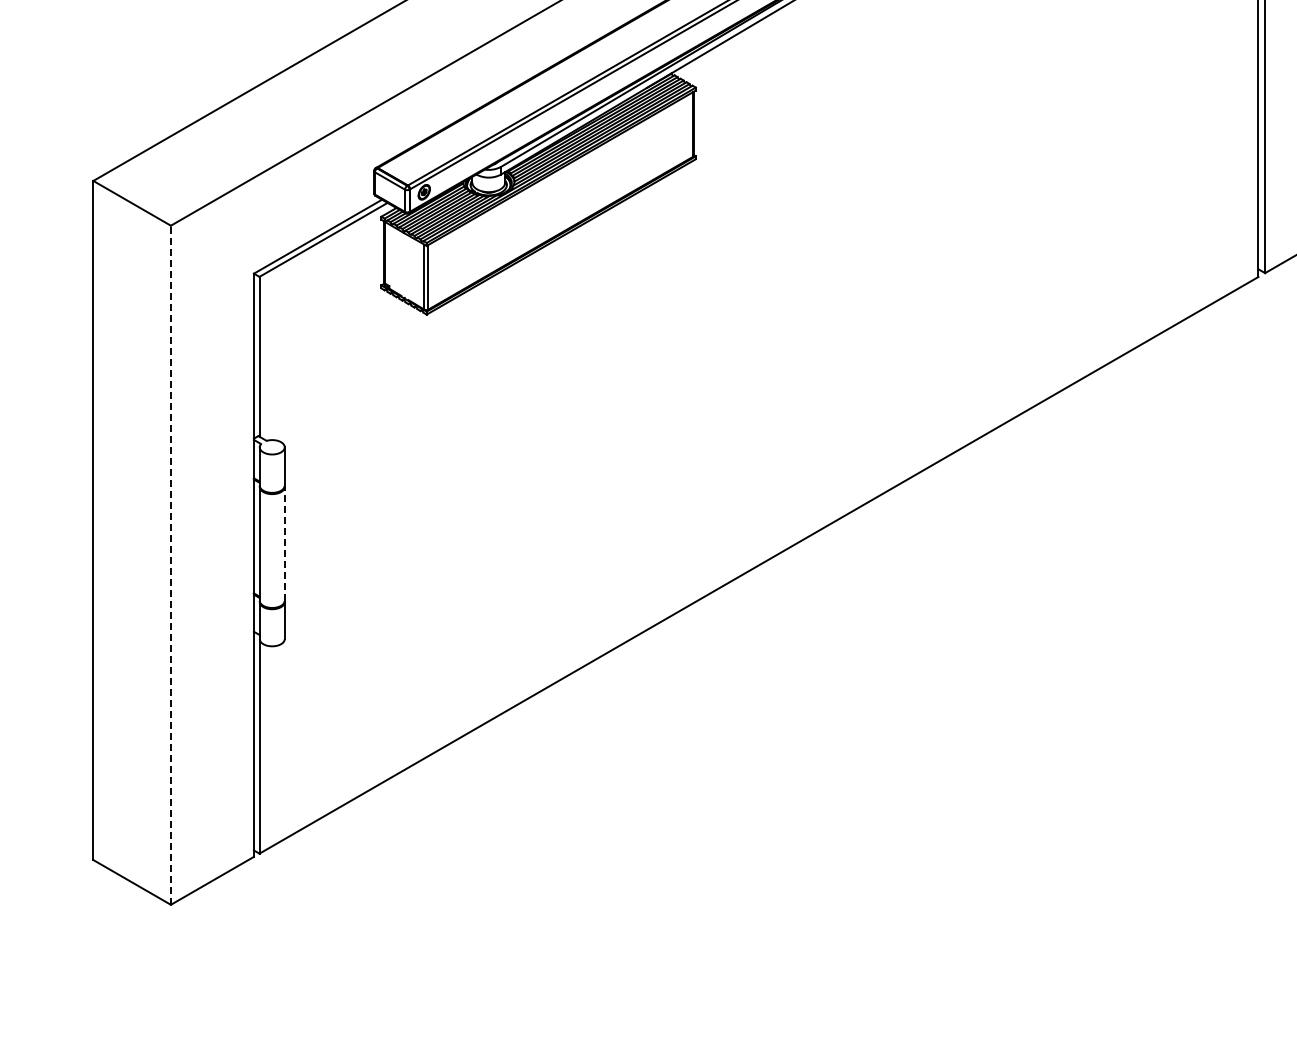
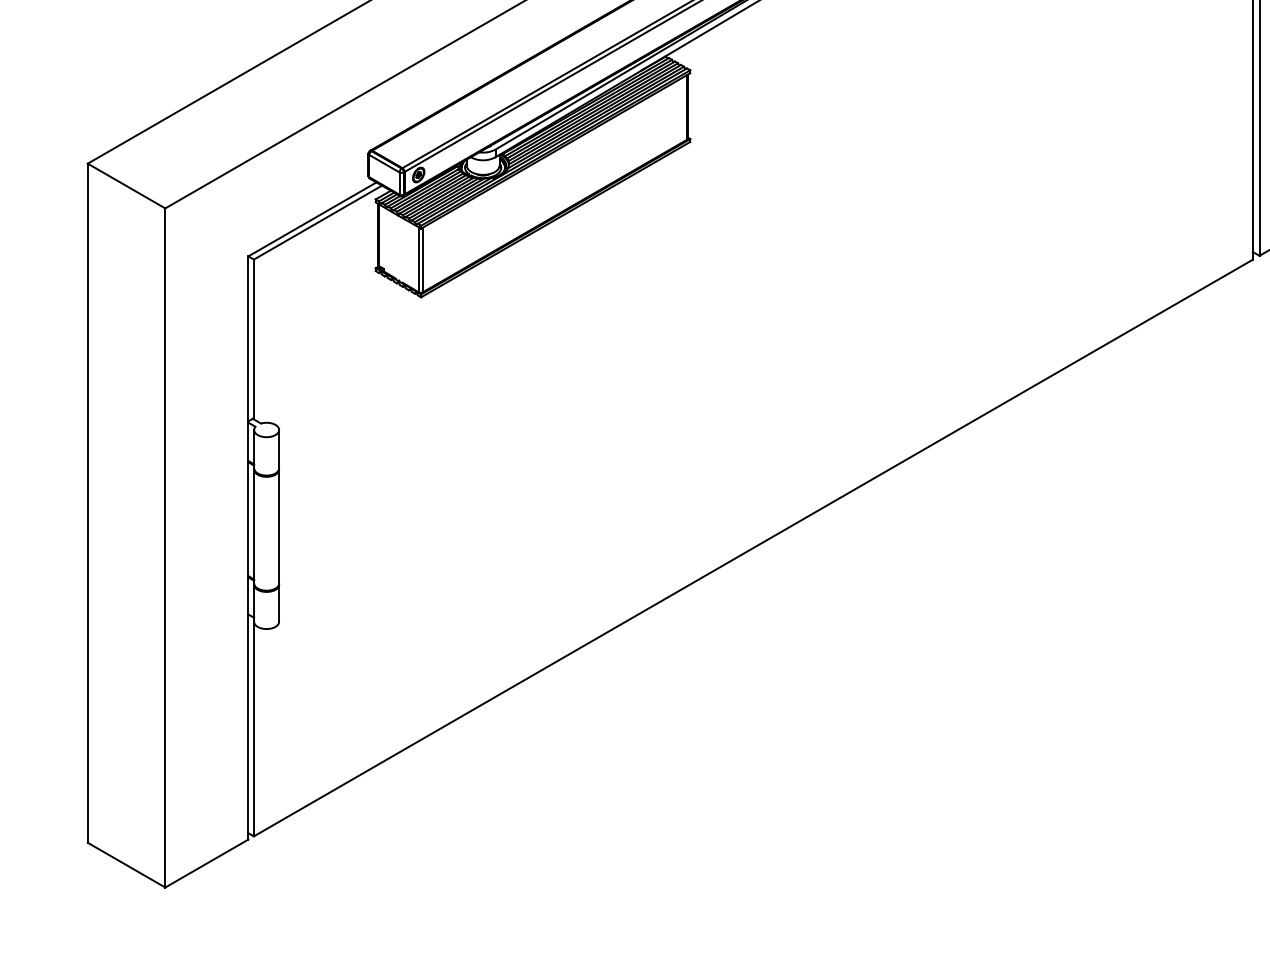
line: (284, 543) -> (278, 526), dashed -> solid
line: (170, 565) -> (164, 548), dashed -> solid

